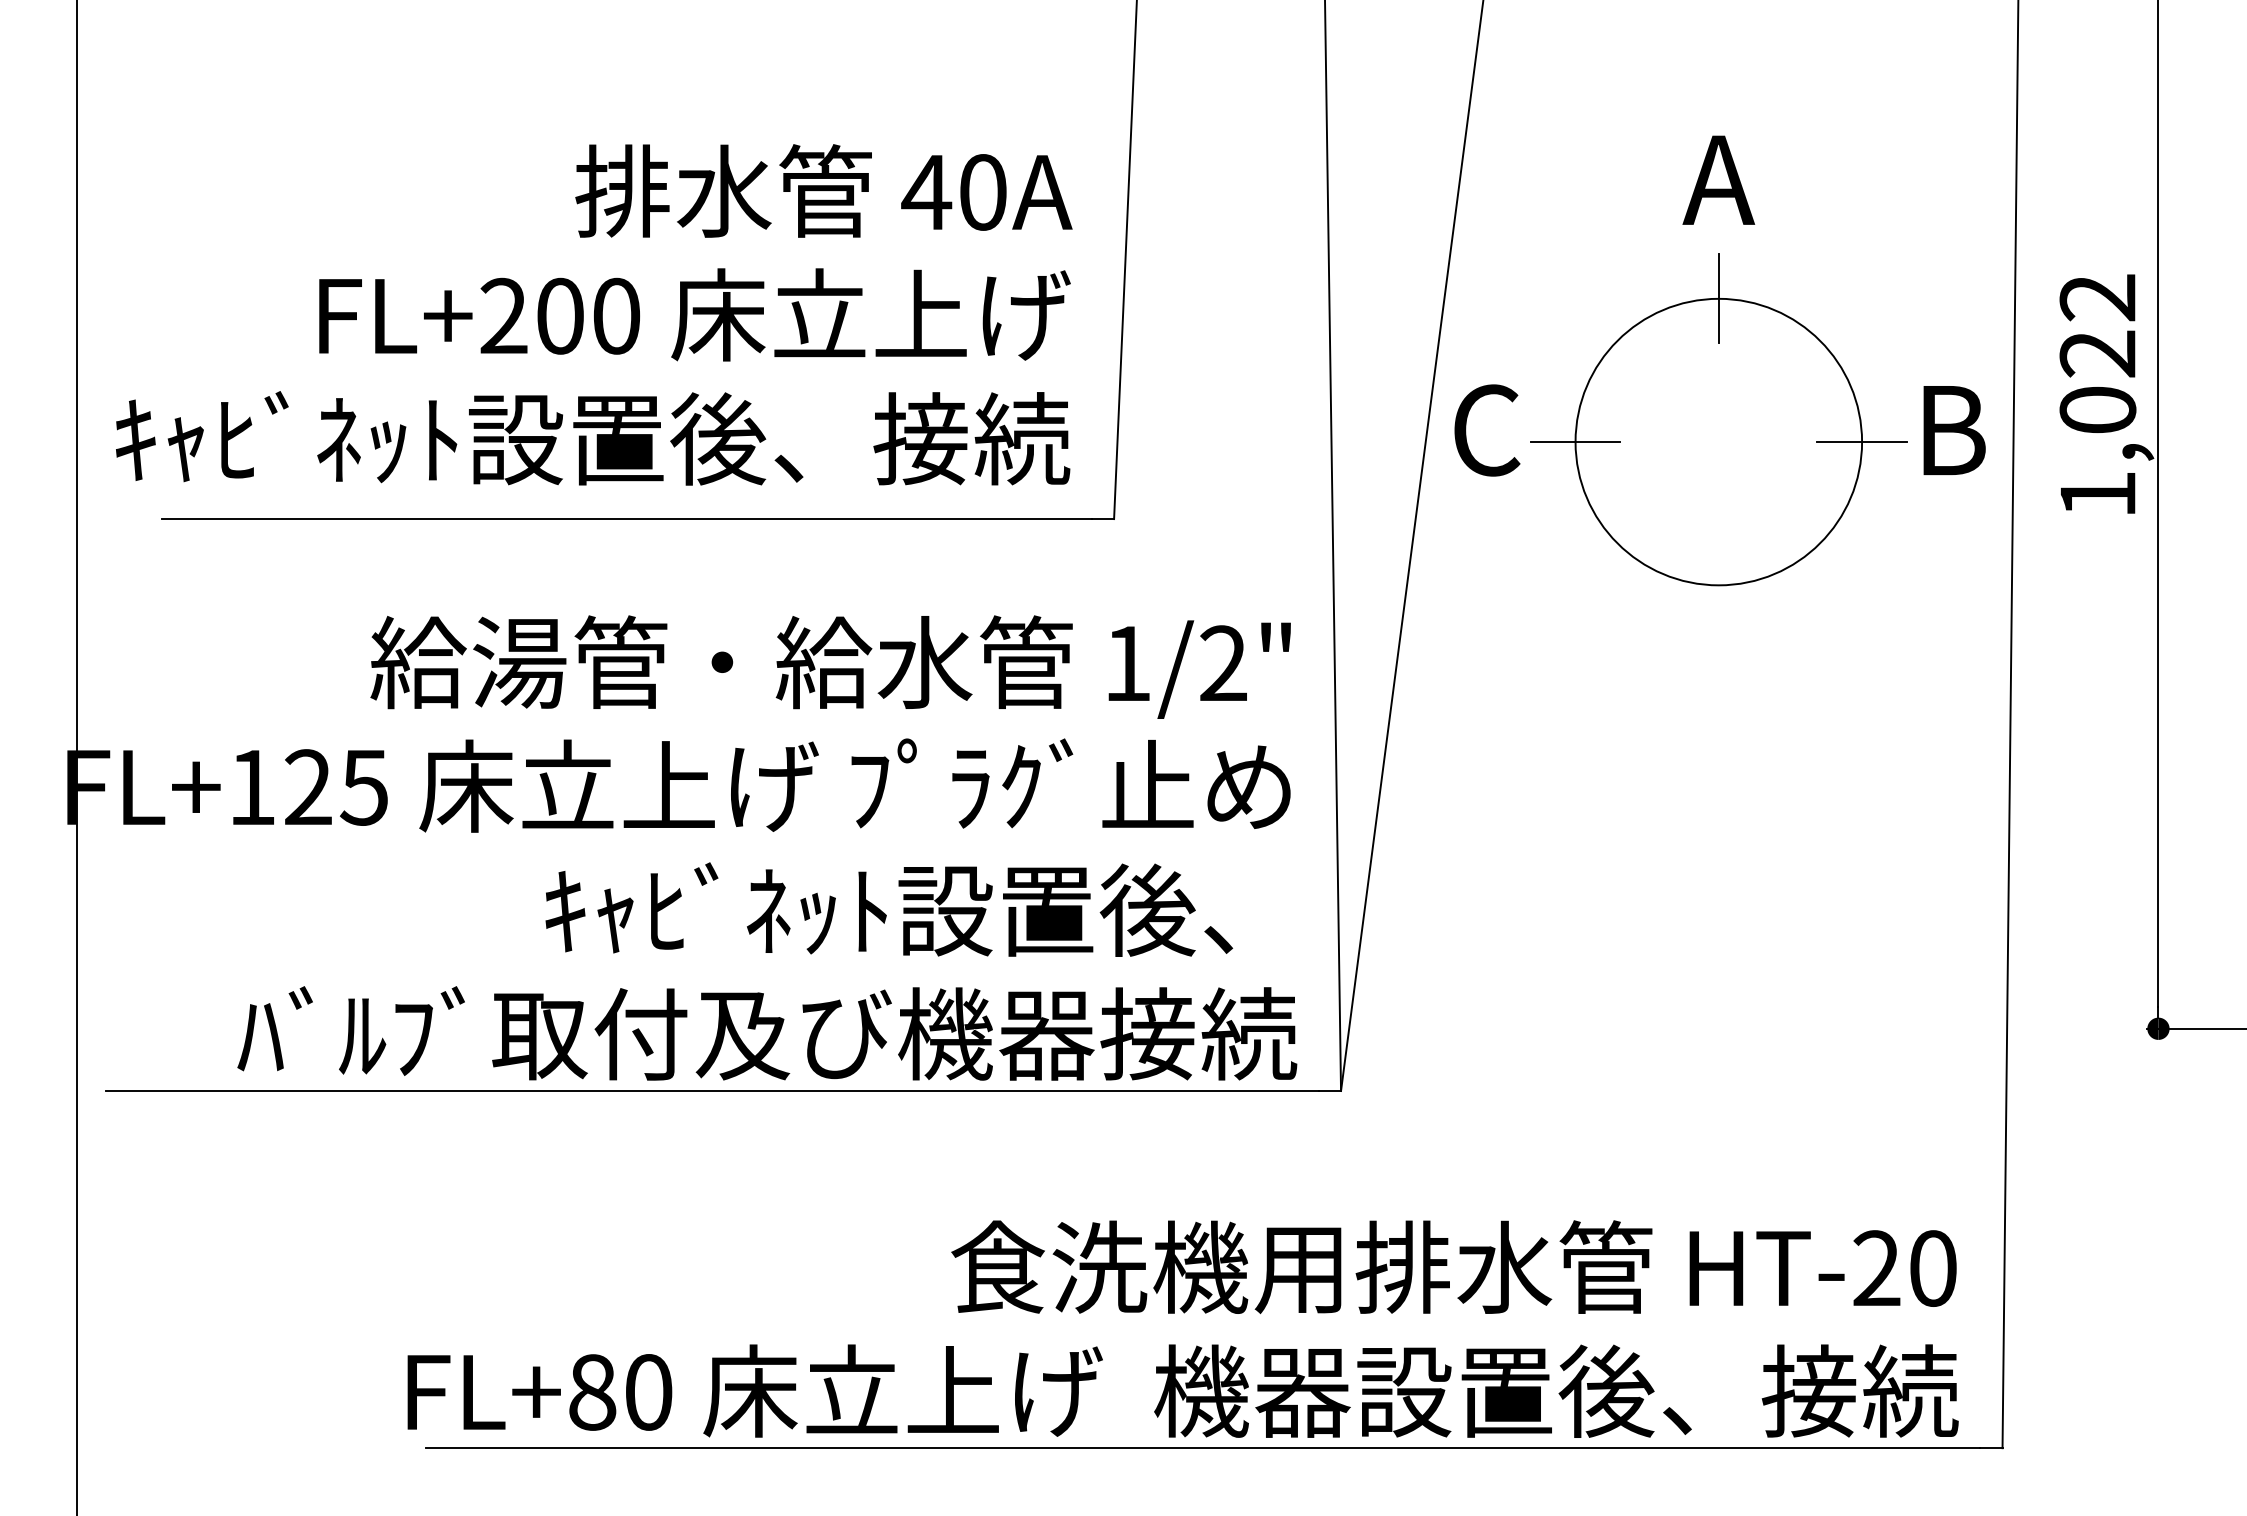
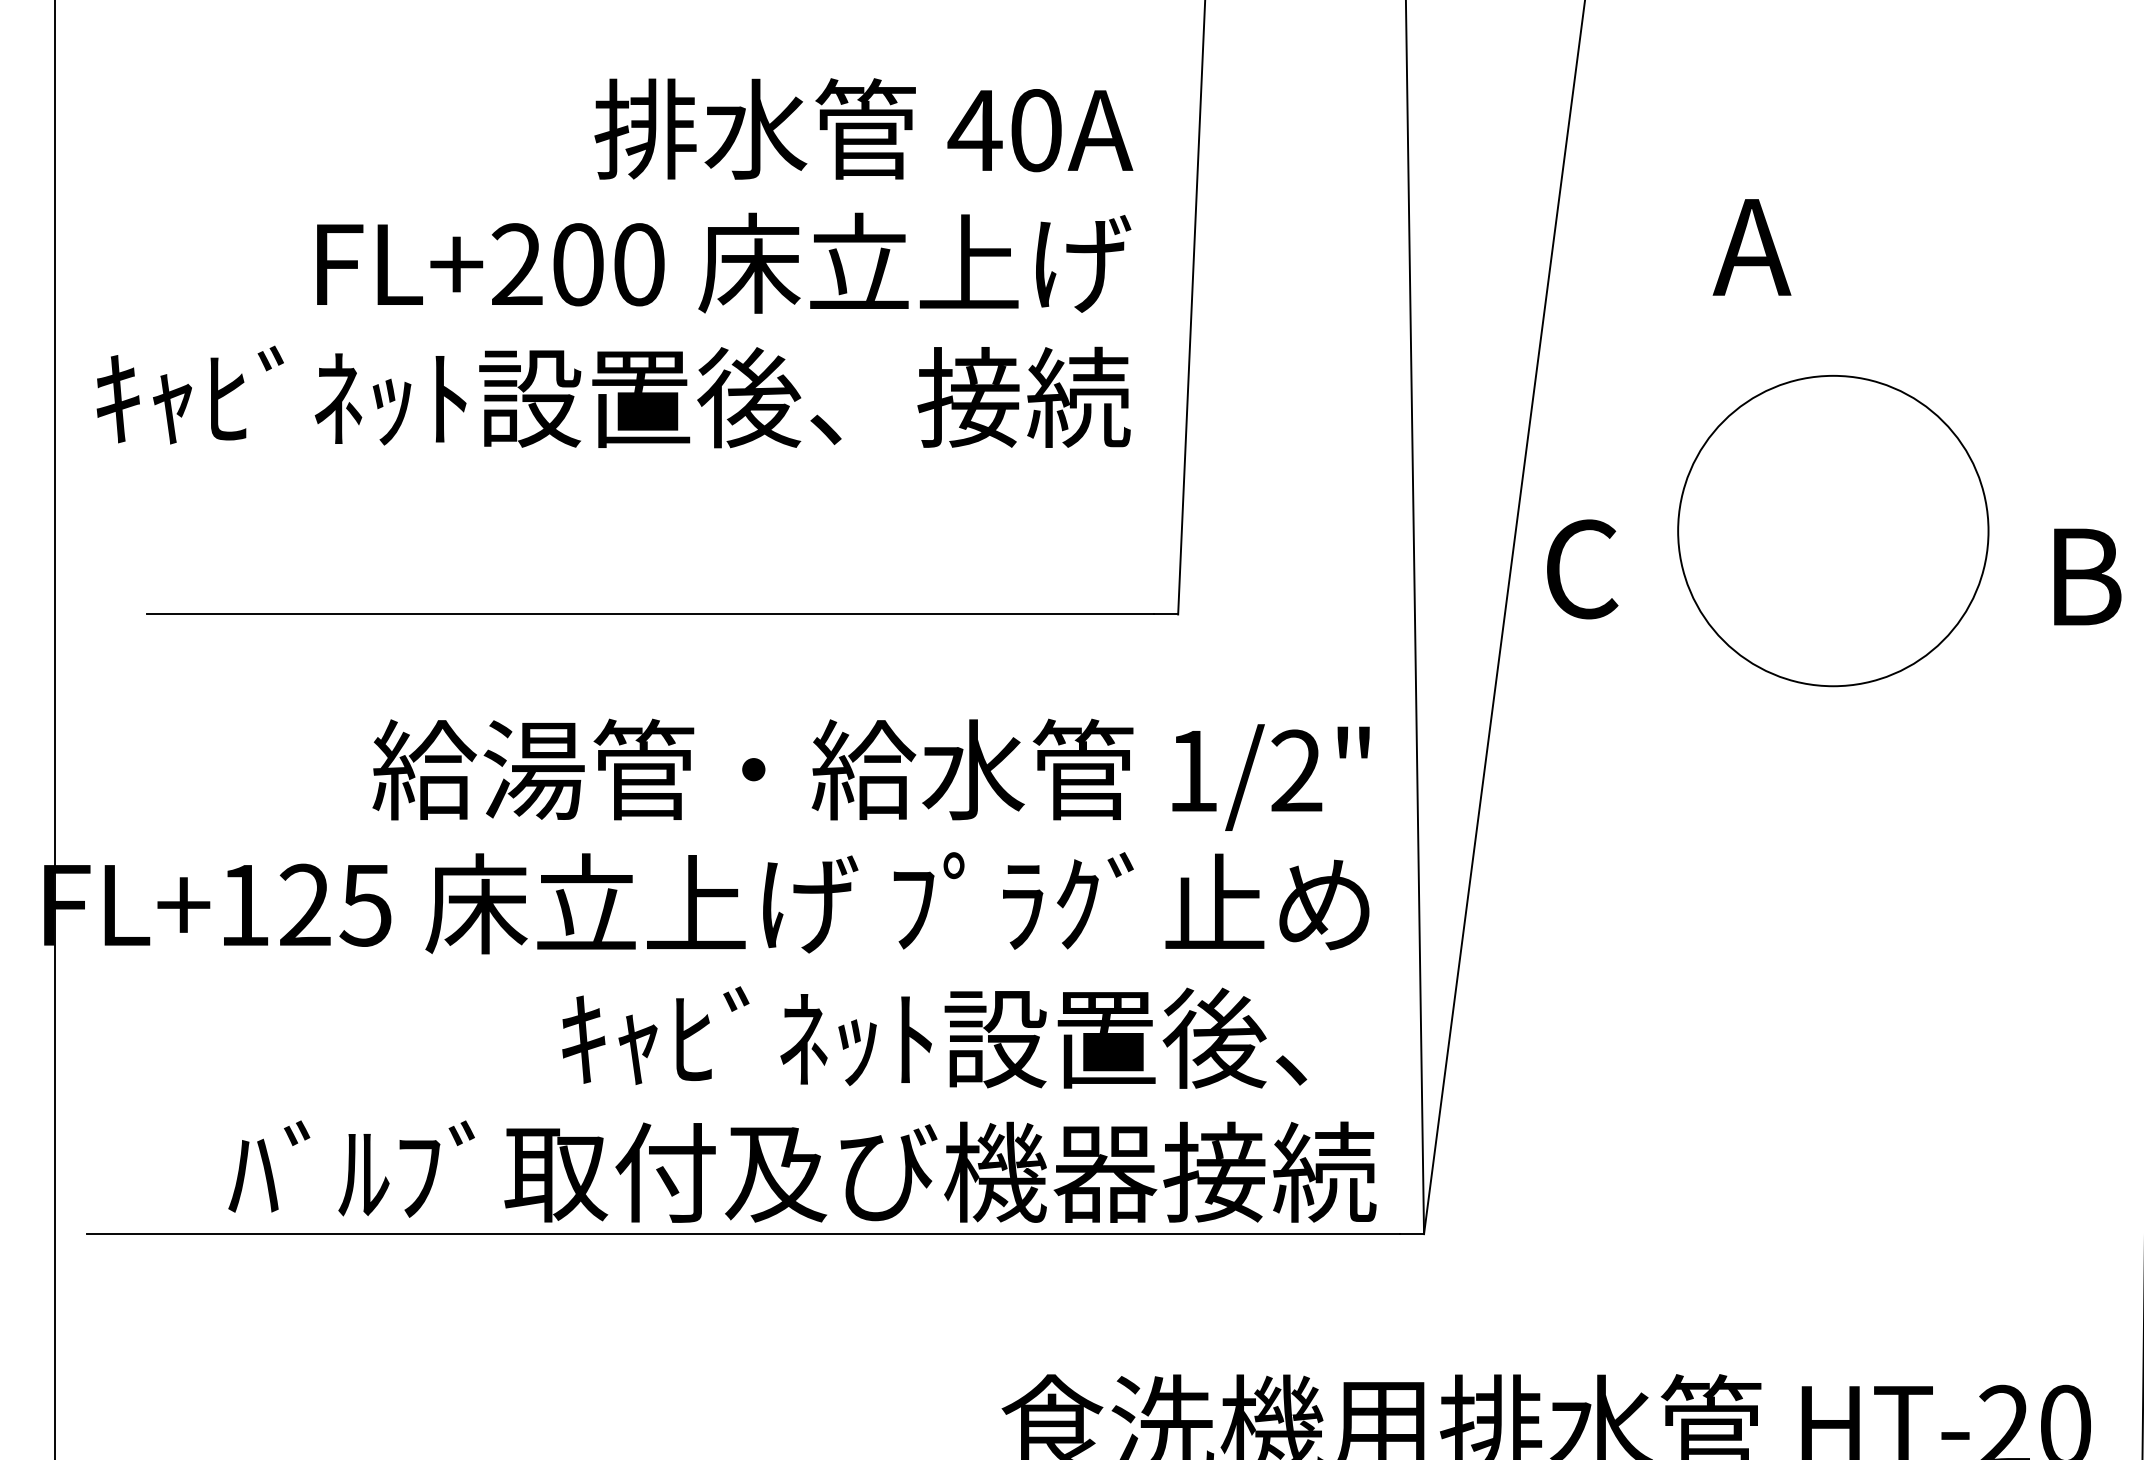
text: (1718, 179) -> (1751, 246), moved
line: (1718, 298) -> (1832, 375), removed
text: (594, 314) -> (615, 262), moved
text: (1487, 430) -> (1582, 569), moved
text: (1954, 430) -> (2087, 576), moved
line: (1575, 442) -> (1678, 531), removed
line: (1861, 442) -> (1987, 531), removed

